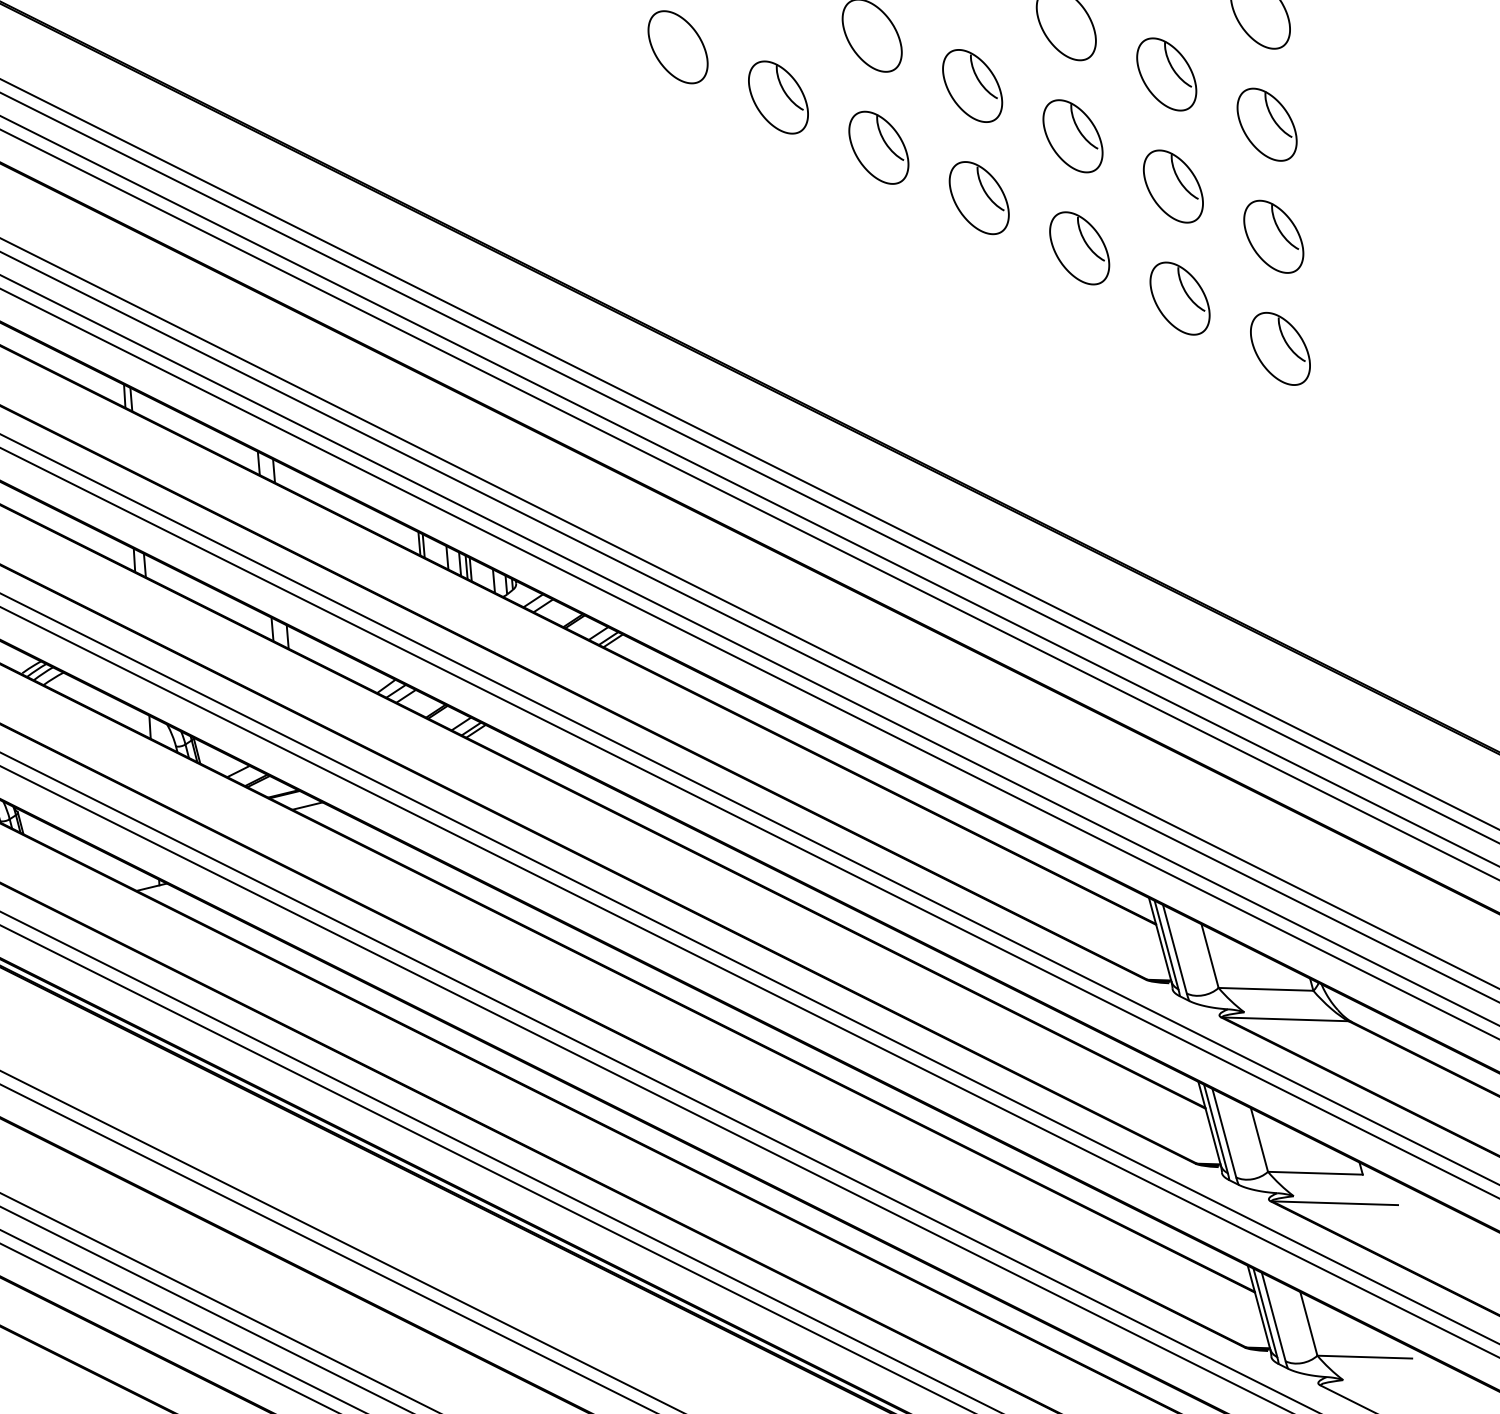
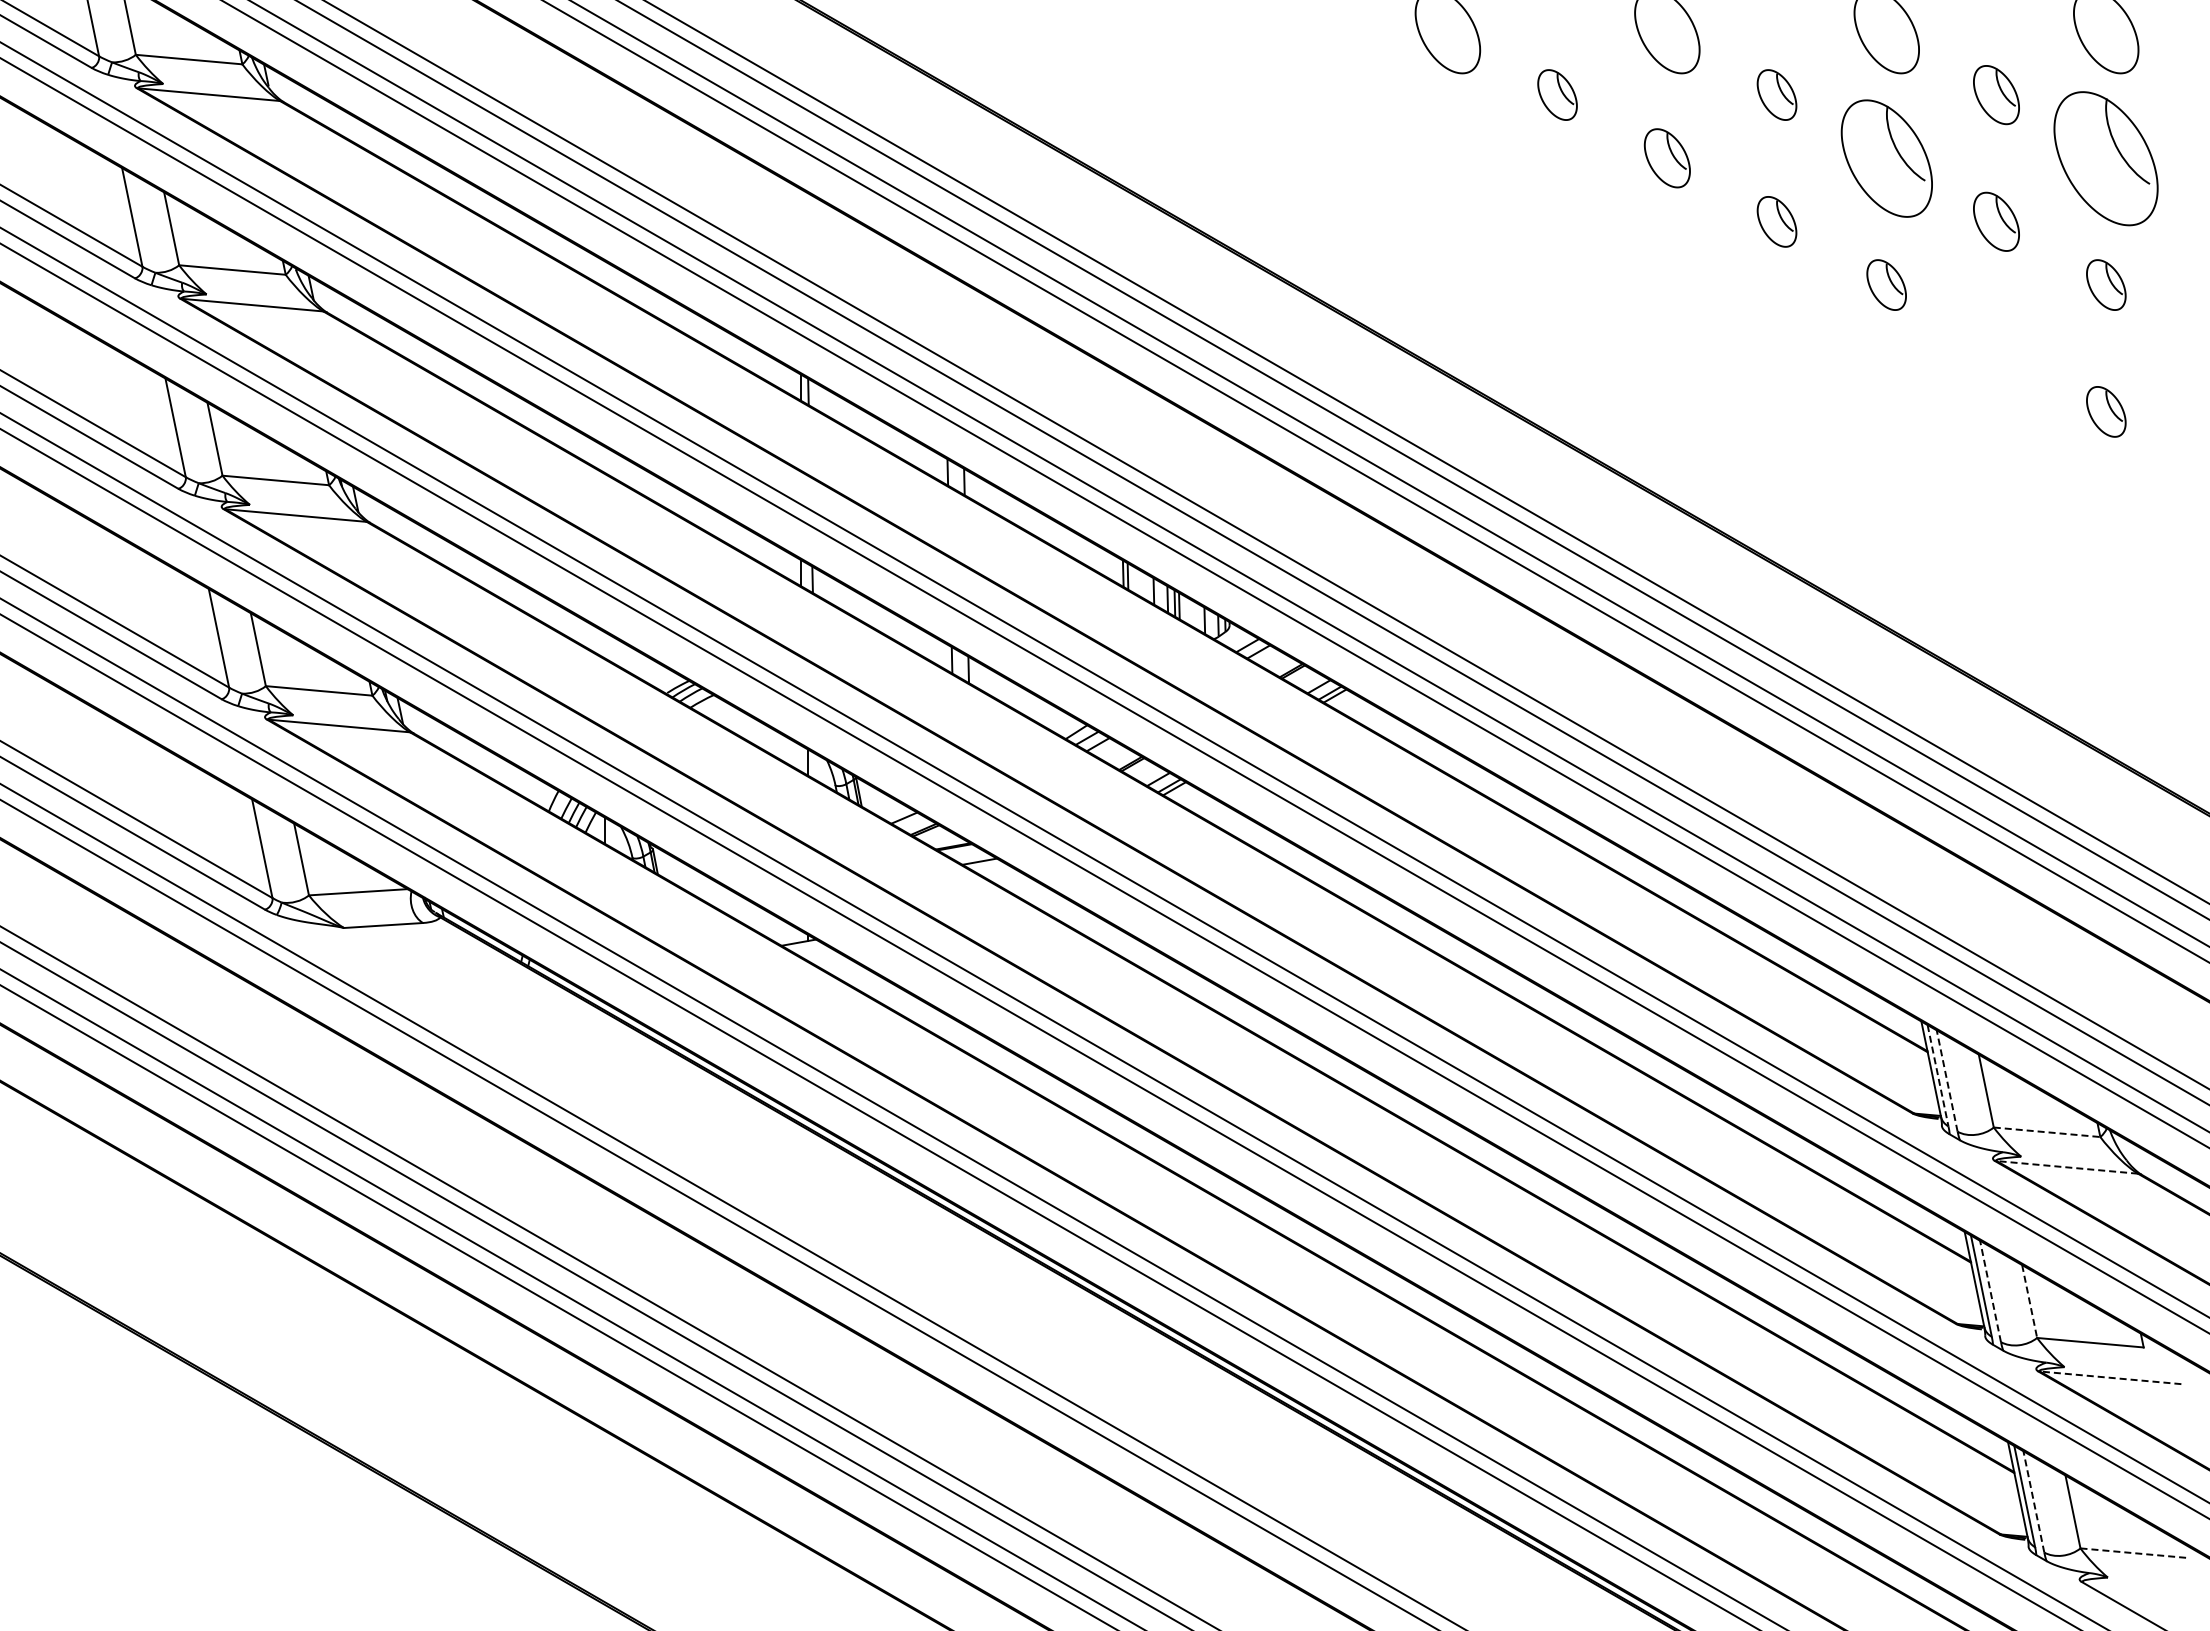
part: (1166, 73) -> (1996, 94), size x0.7
part: (972, 85) -> (1776, 94), size x0.6
part: (778, 97) -> (1557, 94), size x0.6
part: (1267, 123) -> (2106, 157), size x1.6
part: (1072, 135) -> (1886, 157), size x1.4
part: (878, 146) -> (1667, 157), size x0.7
part: (1173, 186) -> (1996, 221), size x0.7
part: (978, 197) -> (1776, 221), size x0.6
part: (1274, 236) -> (2106, 284), size x0.6
part: (1079, 247) -> (1886, 284), size x0.6
part: (1180, 298) -> (1996, 348), removed
part: (1280, 348) -> (2106, 411), size x0.6
line: (1166, 944) -> (1938, 1075), solid -> dashed
line: (1175, 949) -> (1947, 1081), solid -> dashed
line: (1266, 989) -> (2047, 1132), solid -> dashed
line: (1285, 1019) -> (2067, 1167), solid -> dashed
line: (1224, 1133) -> (1990, 1291), solid -> dashed
line: (1259, 1139) -> (2029, 1301), solid -> dashed
line: (1334, 1202) -> (2110, 1377), solid -> dashed
line: (1273, 1316) -> (2033, 1501), solid -> dashed
line: (1365, 1357) -> (2134, 1553), solid -> dashed

